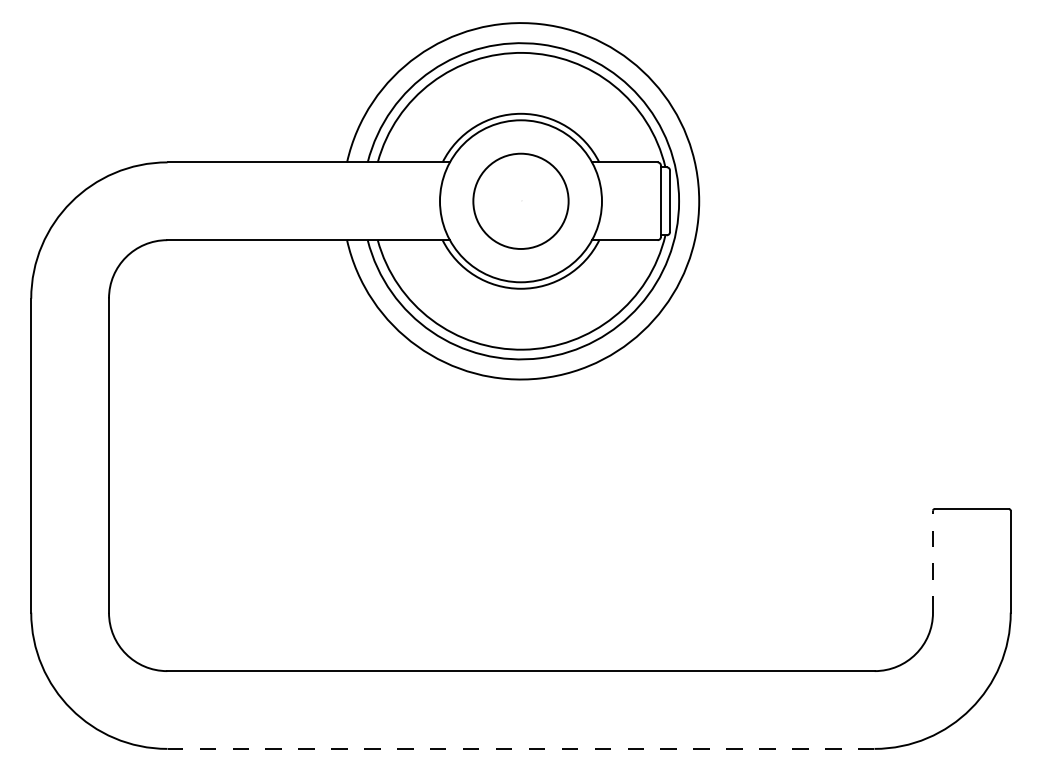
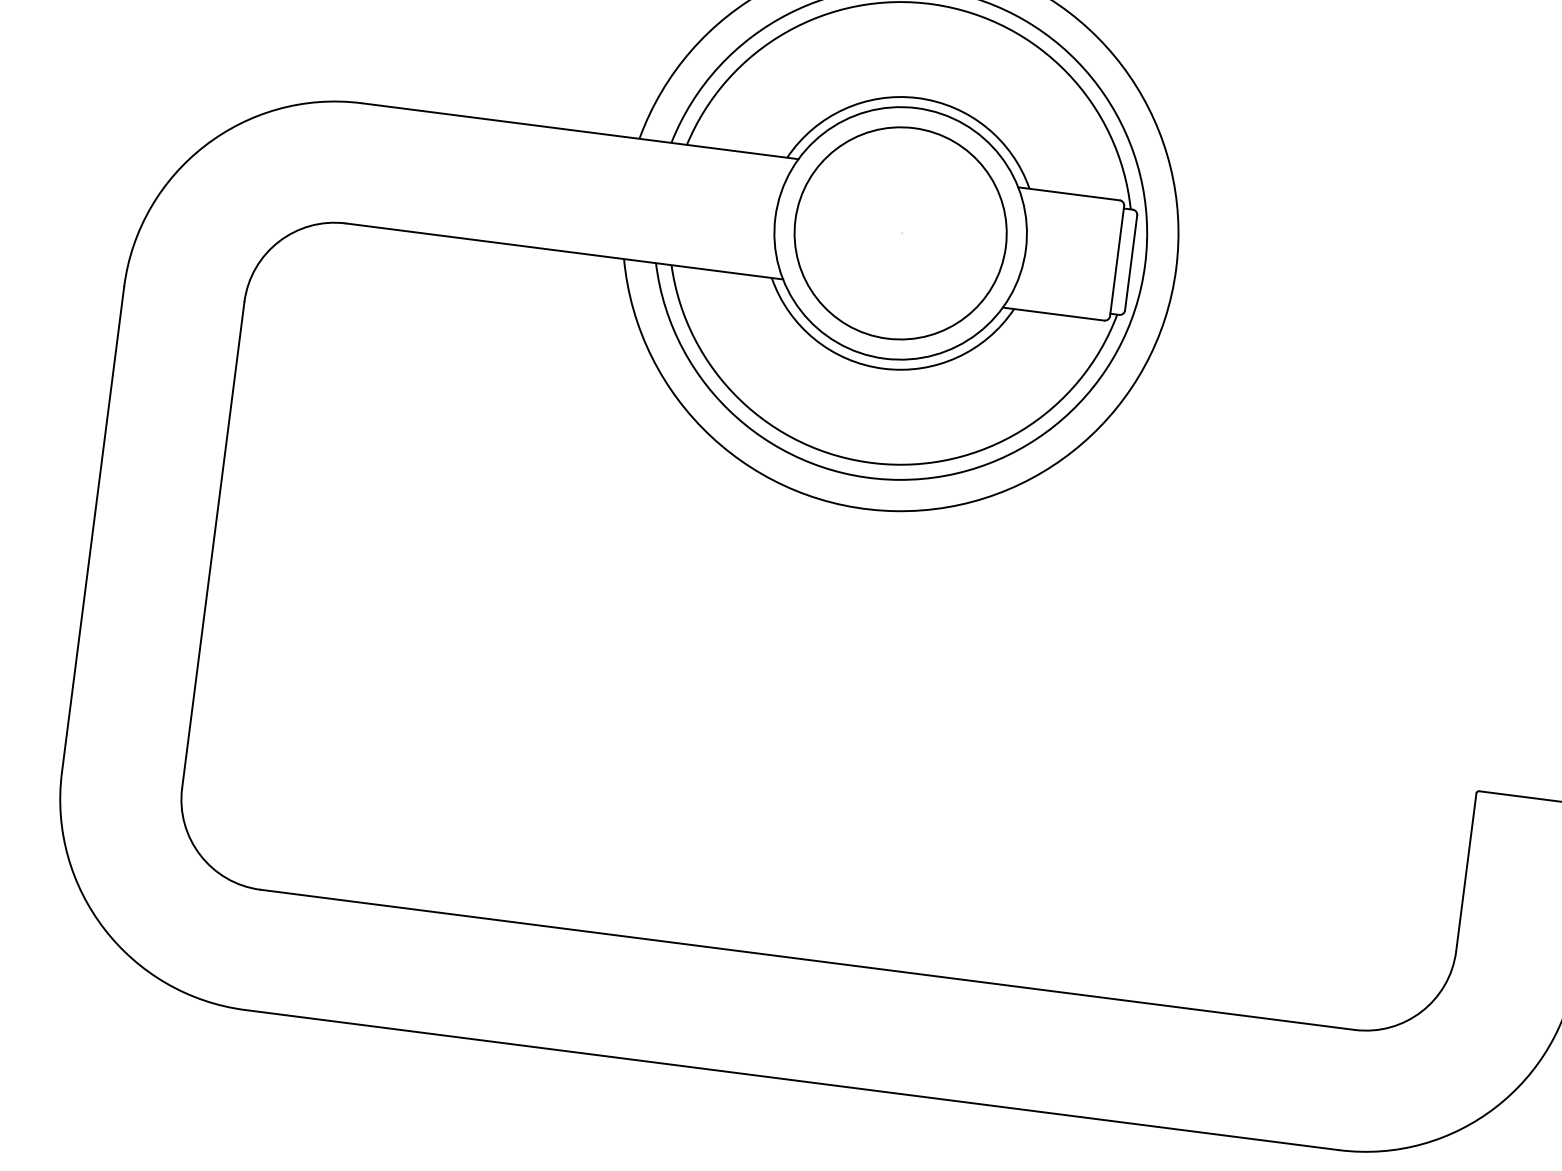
circle: (520, 201) -> (899, 233), size x1.43
line: (932, 561) -> (1465, 871), dashed -> solid
line: (520, 748) -> (791, 1079), dashed -> solid

